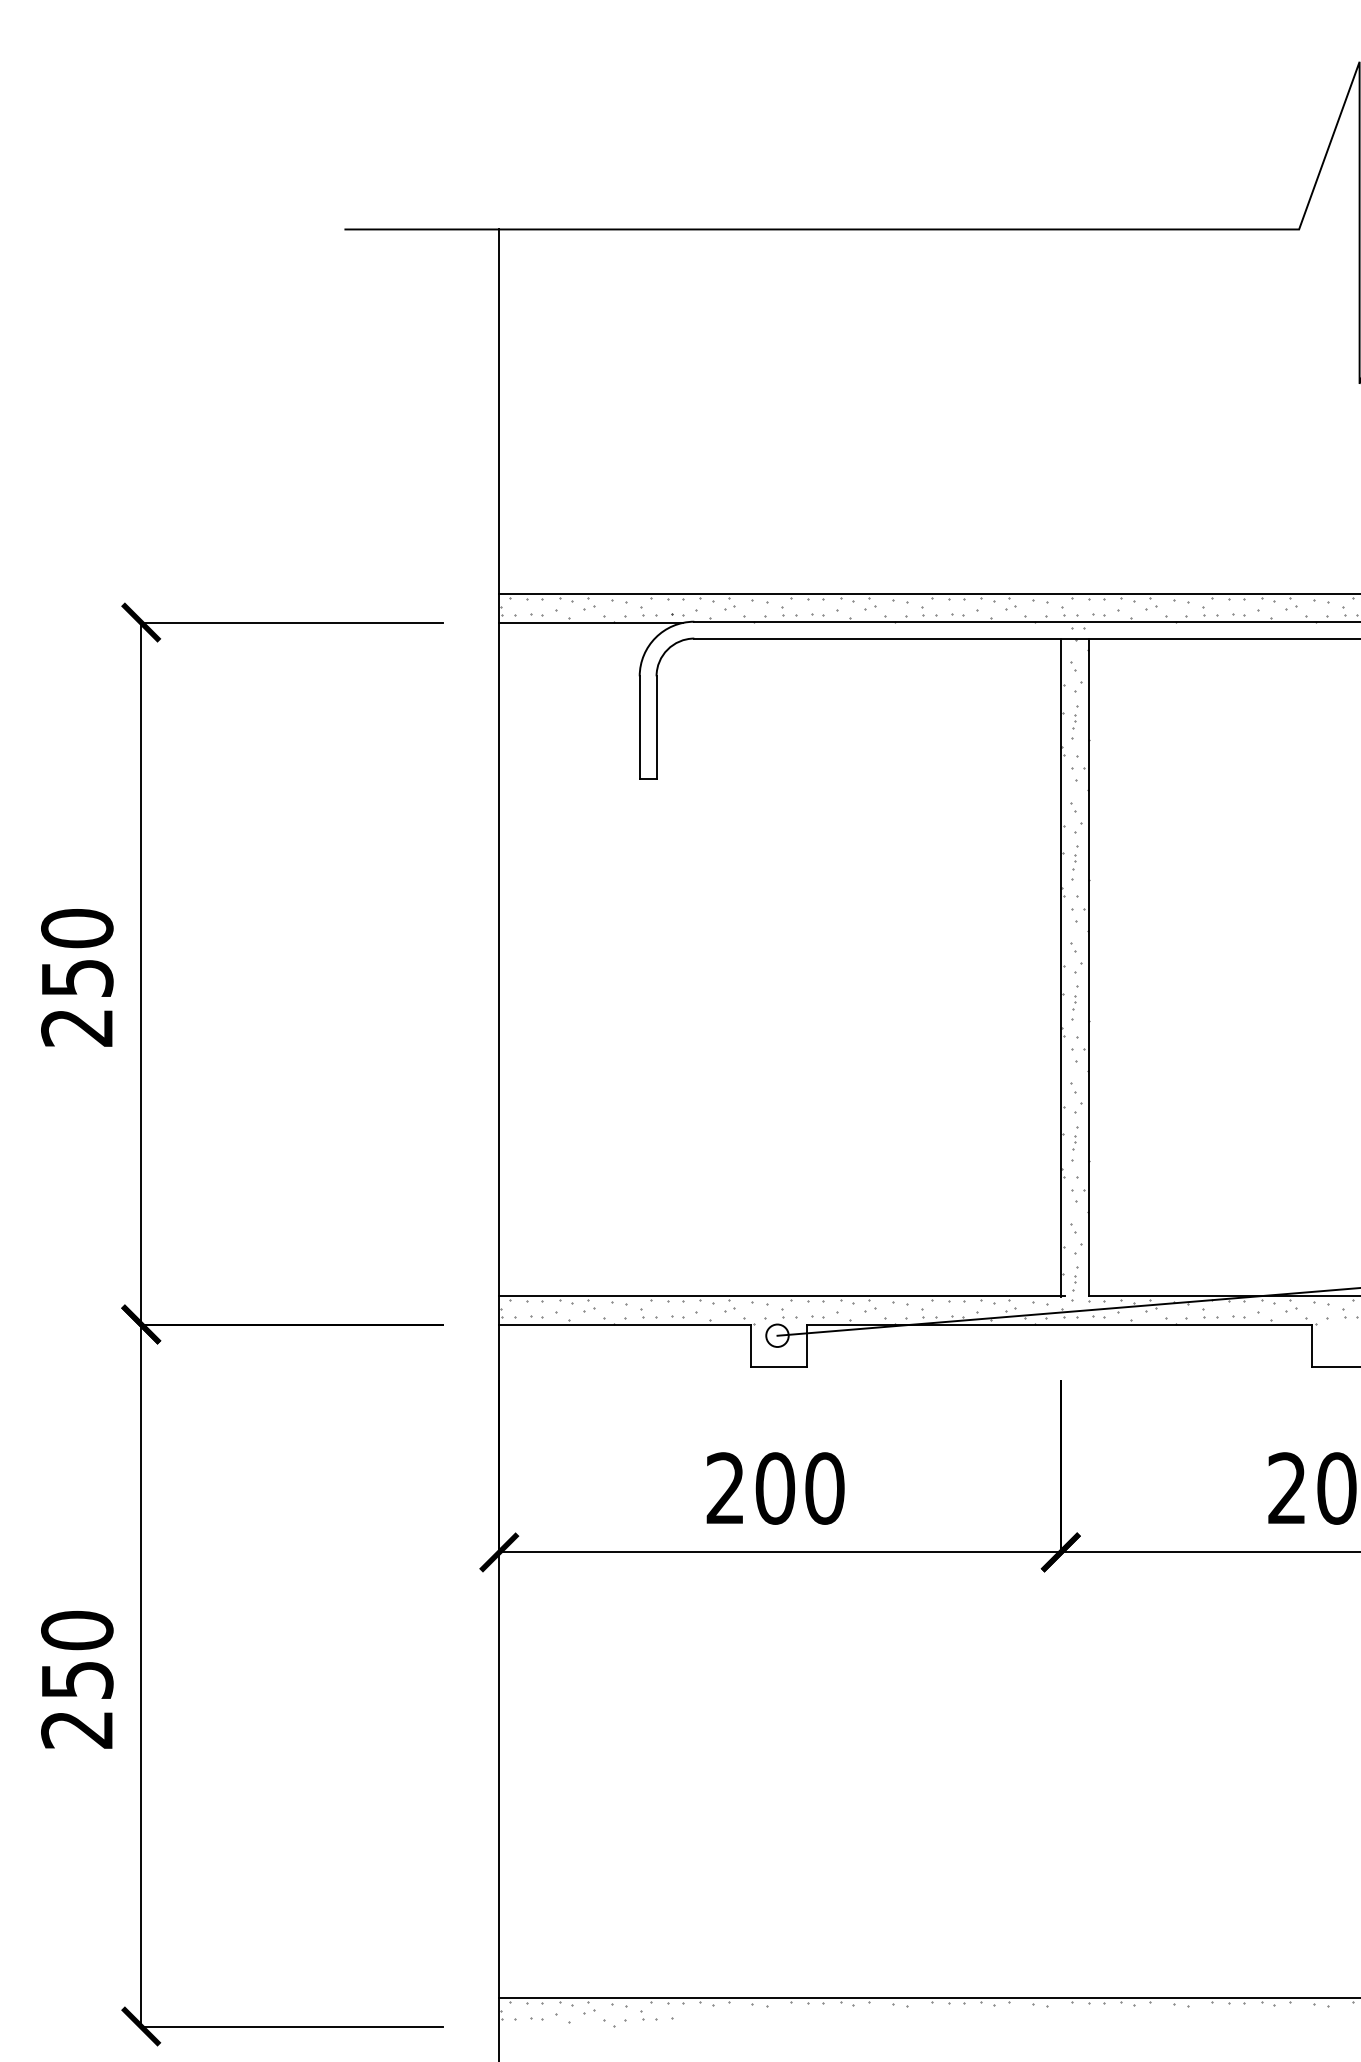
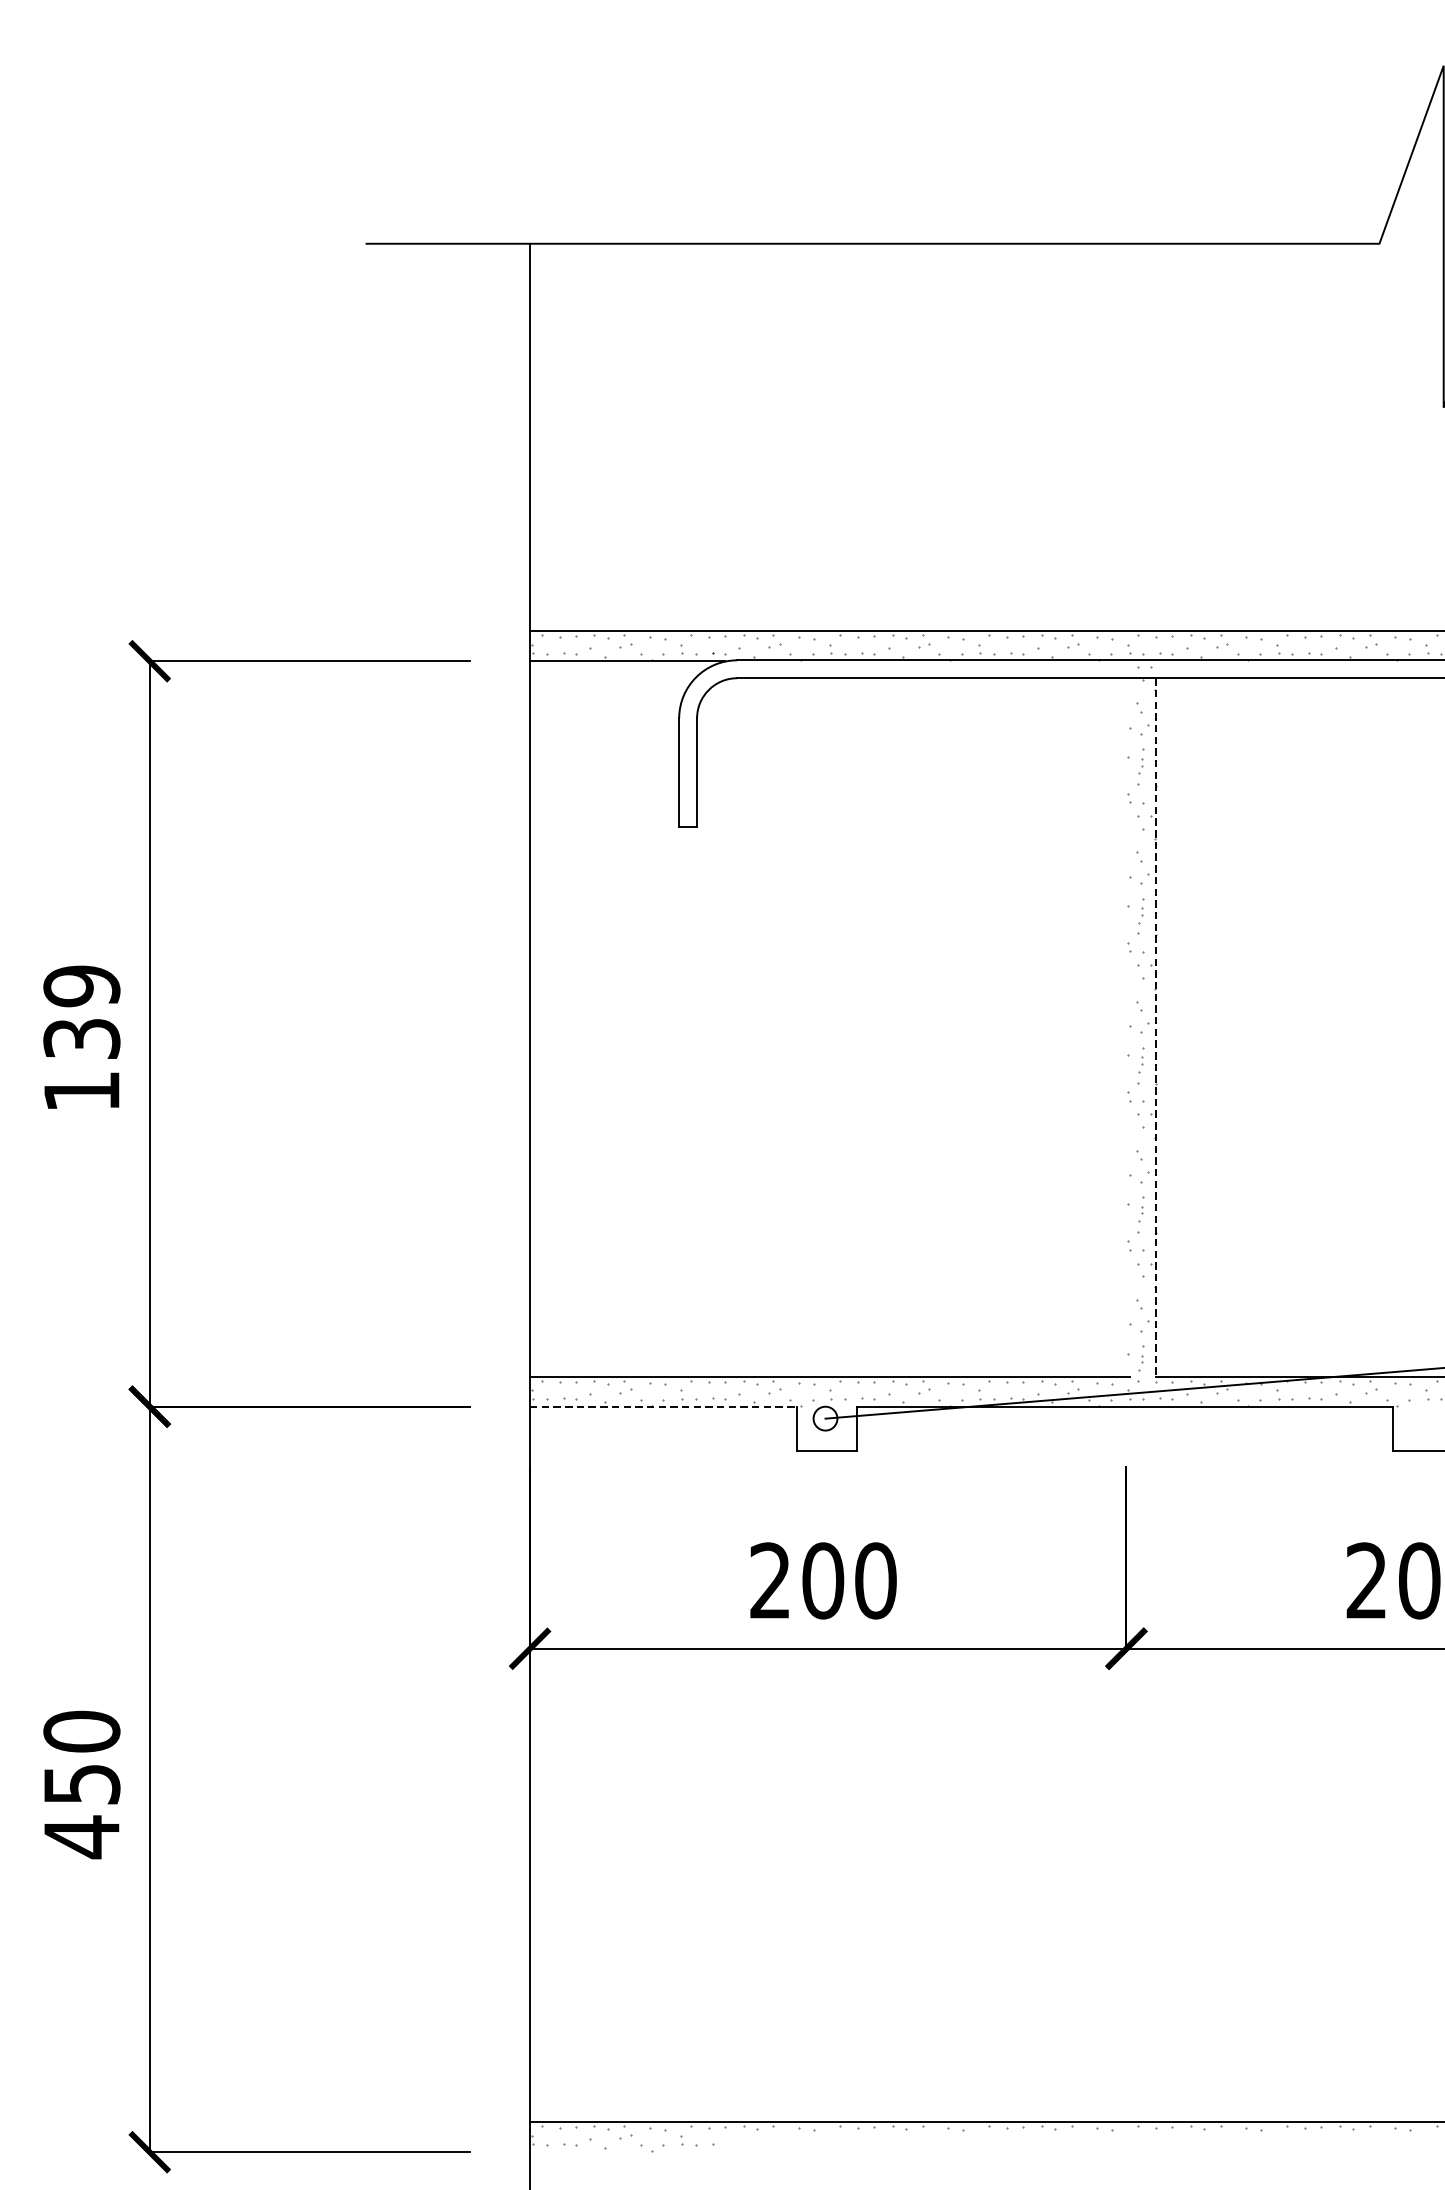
line: (1060, 967) -> (1126, 1027), removed
line: (1088, 967) -> (1155, 1027), solid -> dashed
text: (77, 977) -> (82, 1038), 250 -> 139
line: (625, 1324) -> (664, 1406), solid -> dashed
text: (76, 1729) -> (81, 1836), 250 -> 450

